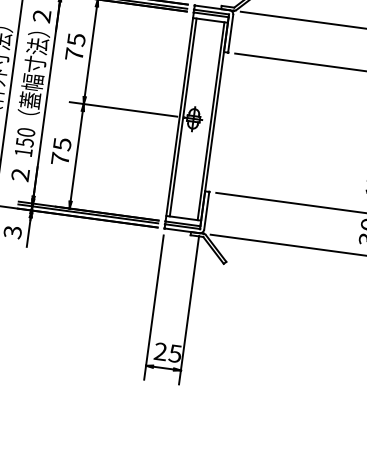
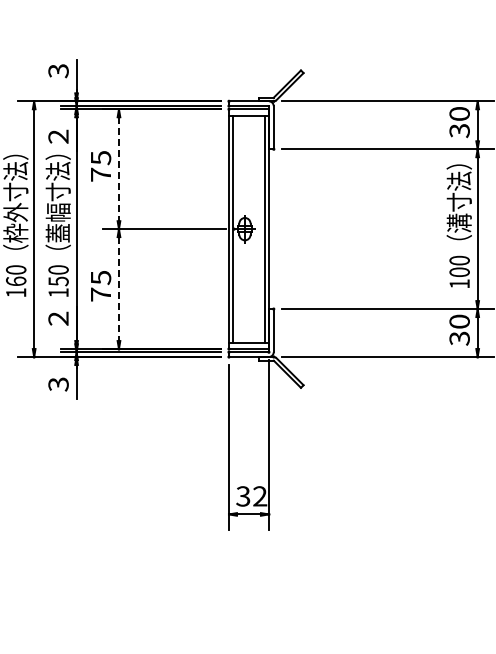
line: (90, 51) -> (118, 169), solid -> dashed
line: (76, 156) -> (118, 289), solid -> dashed
text: (167, 352) -> (251, 496), 25 -> 32

